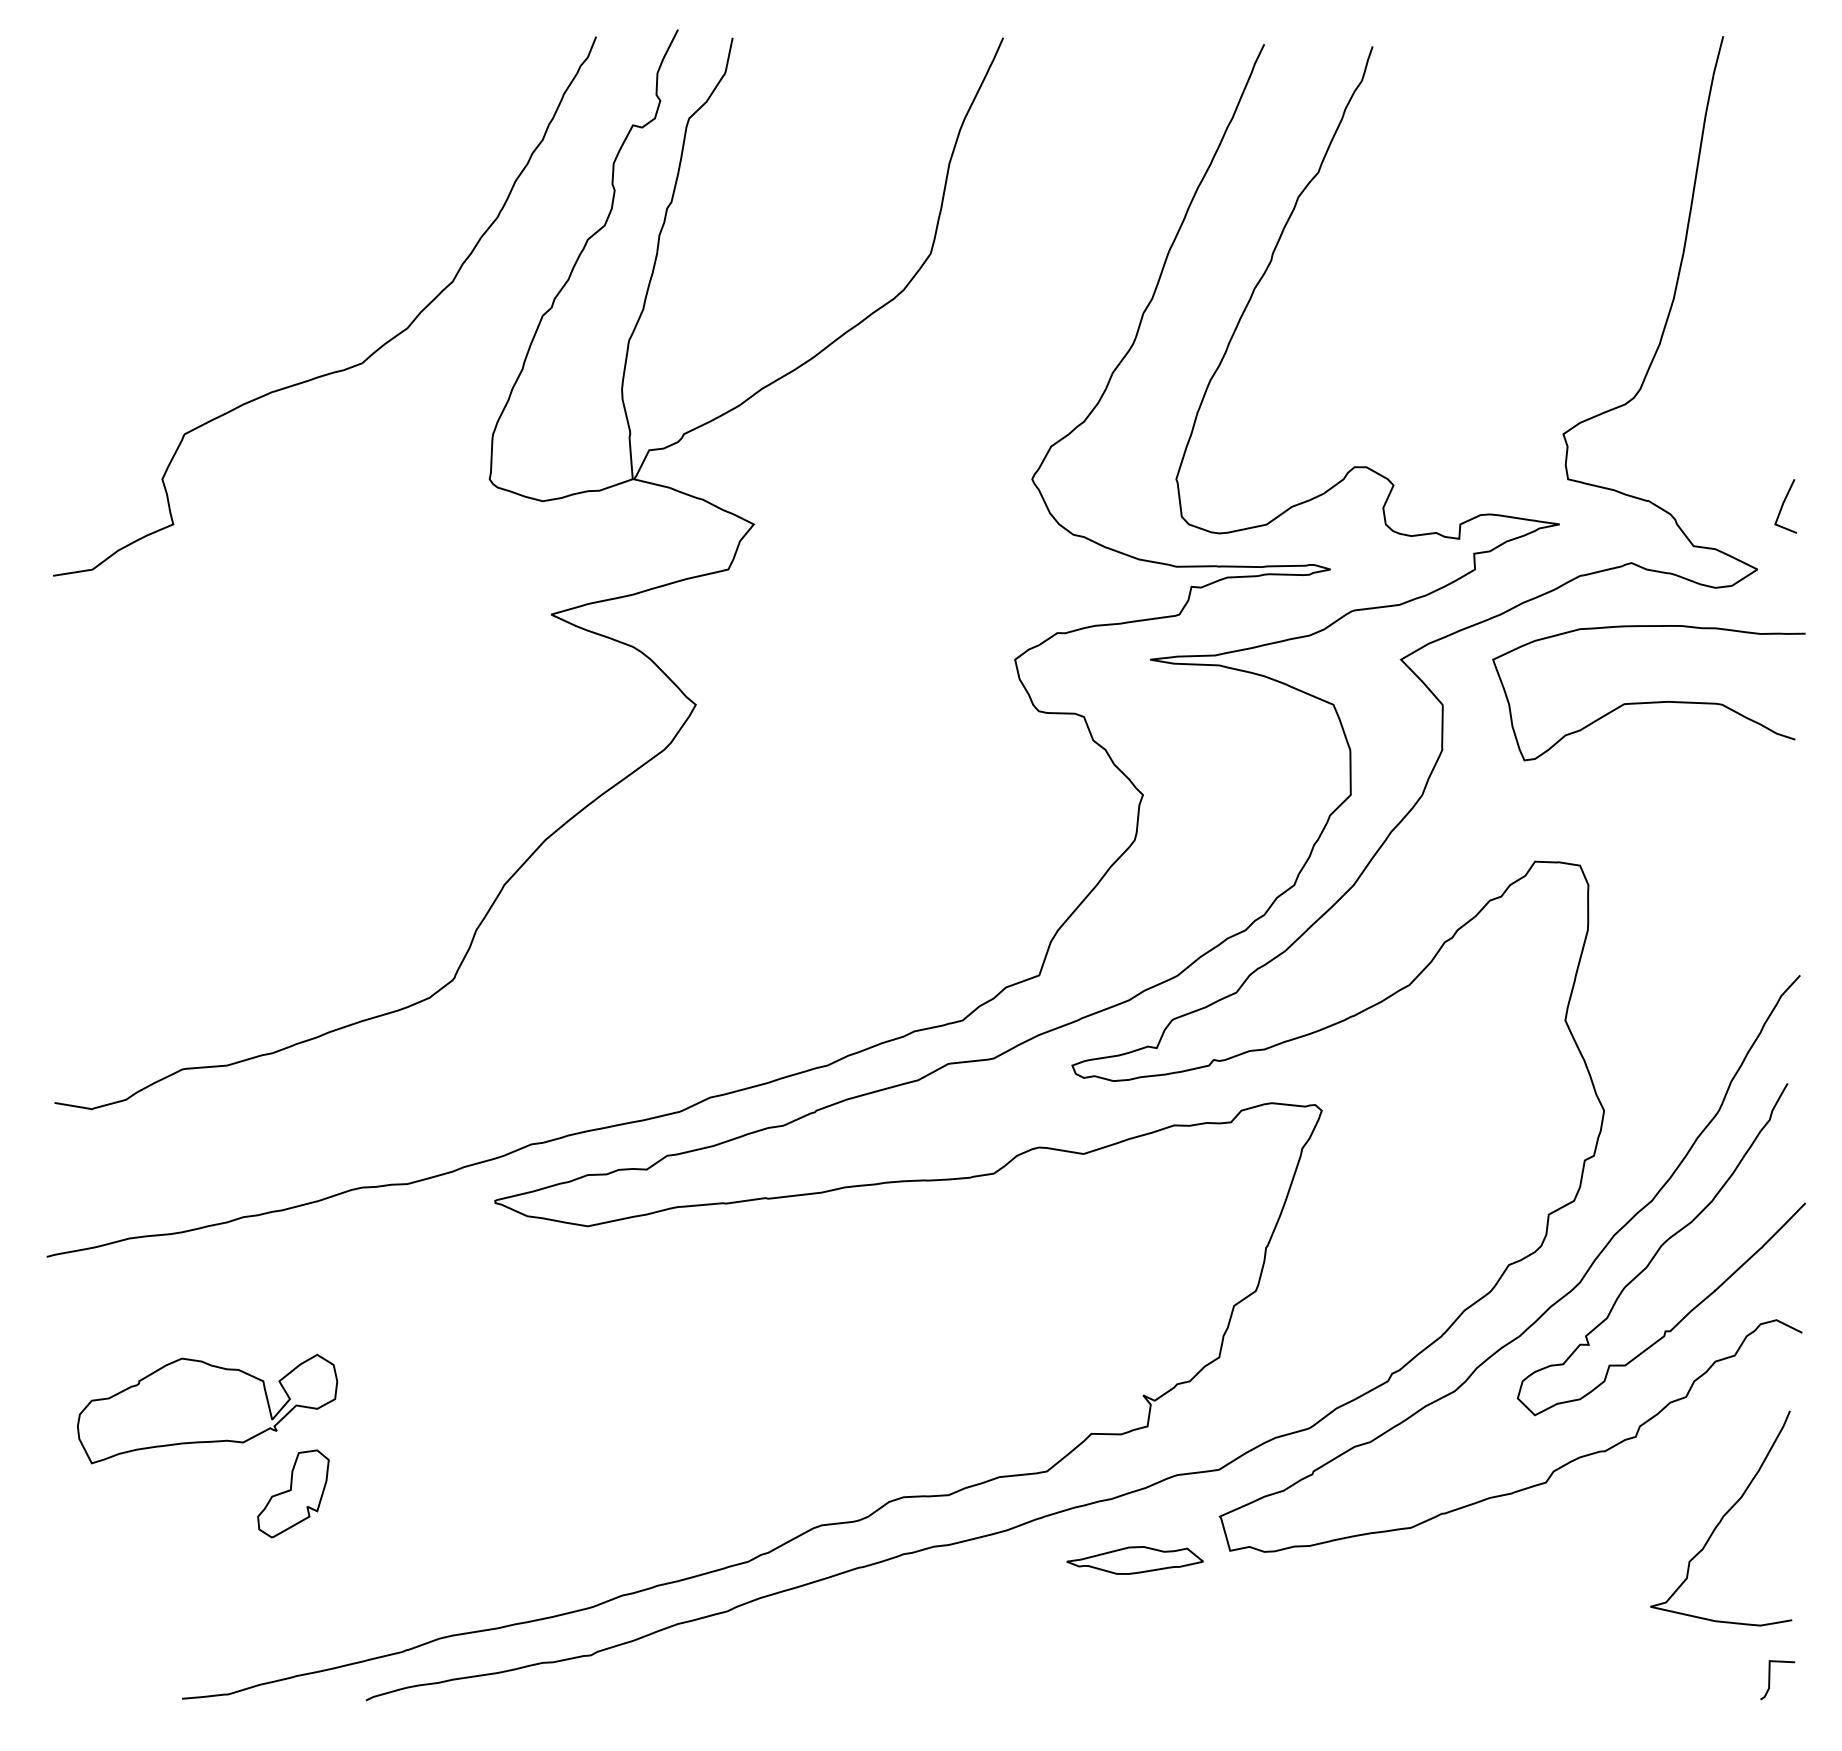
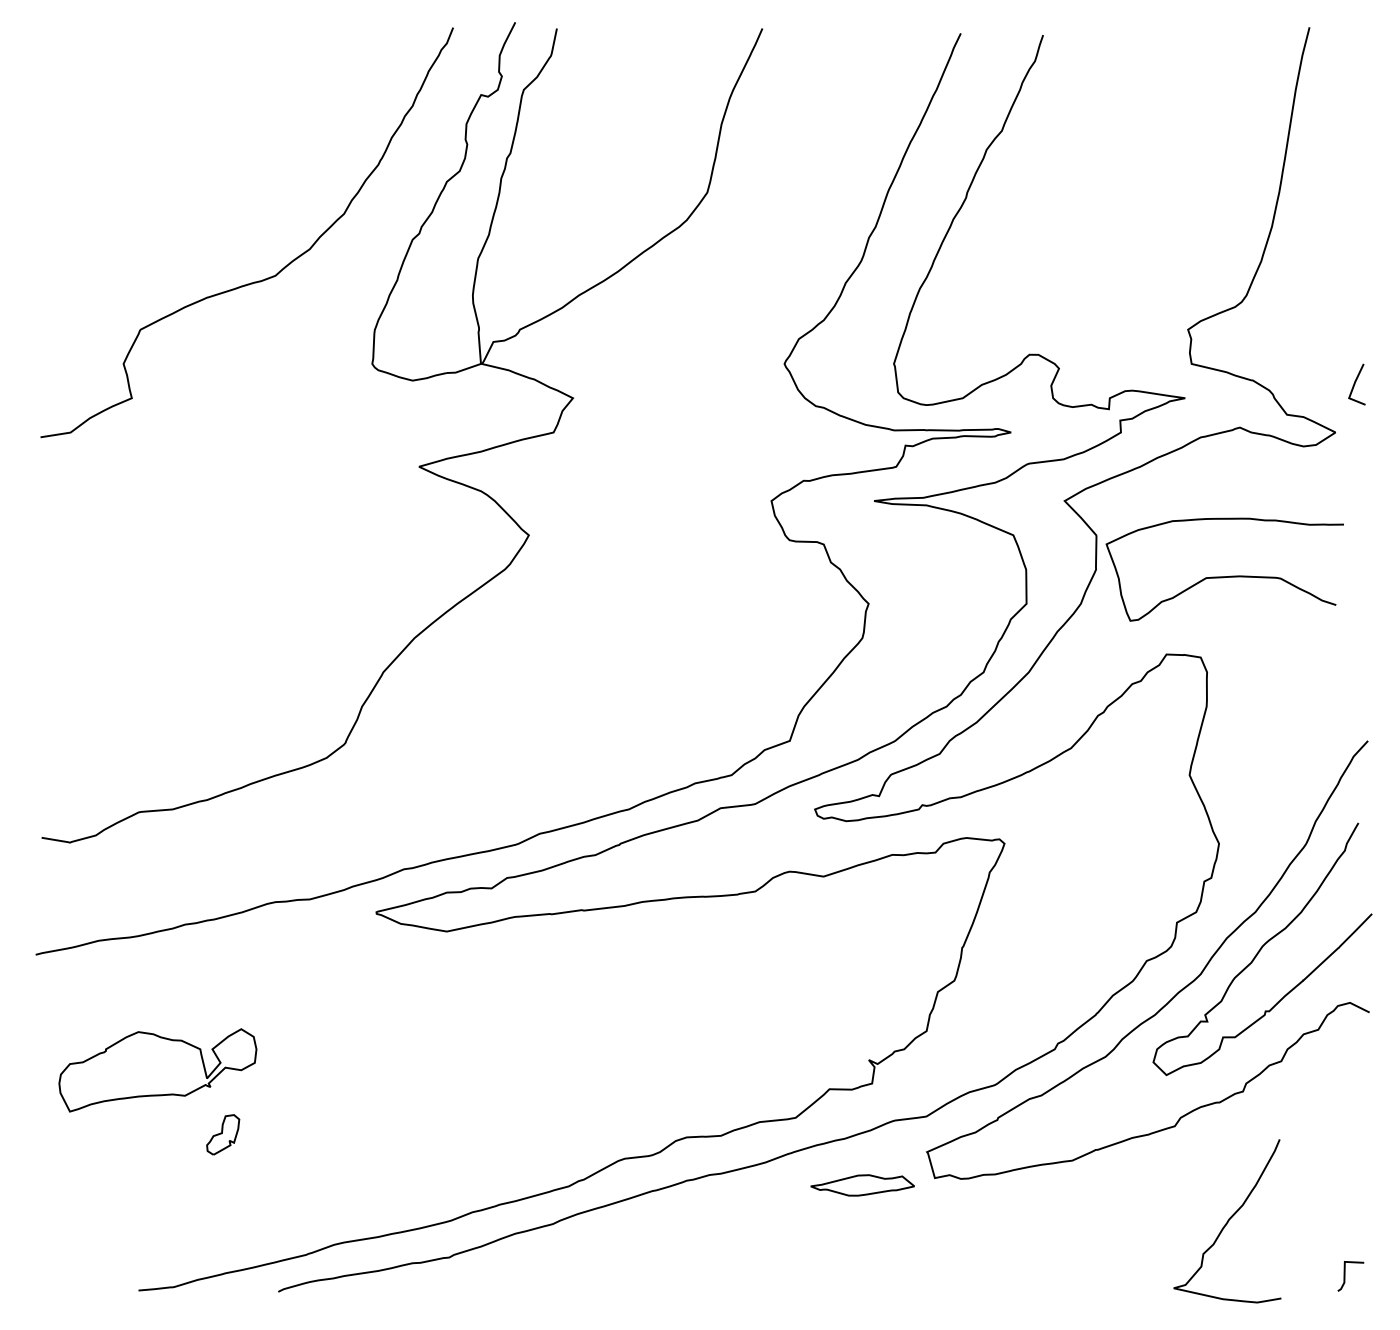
curve: (1649, 701) -> (1225, 576), moved
part: (293, 1493) -> (223, 1134), size x0.6
curve: (1721, 1518) -> (1227, 1221), moved

